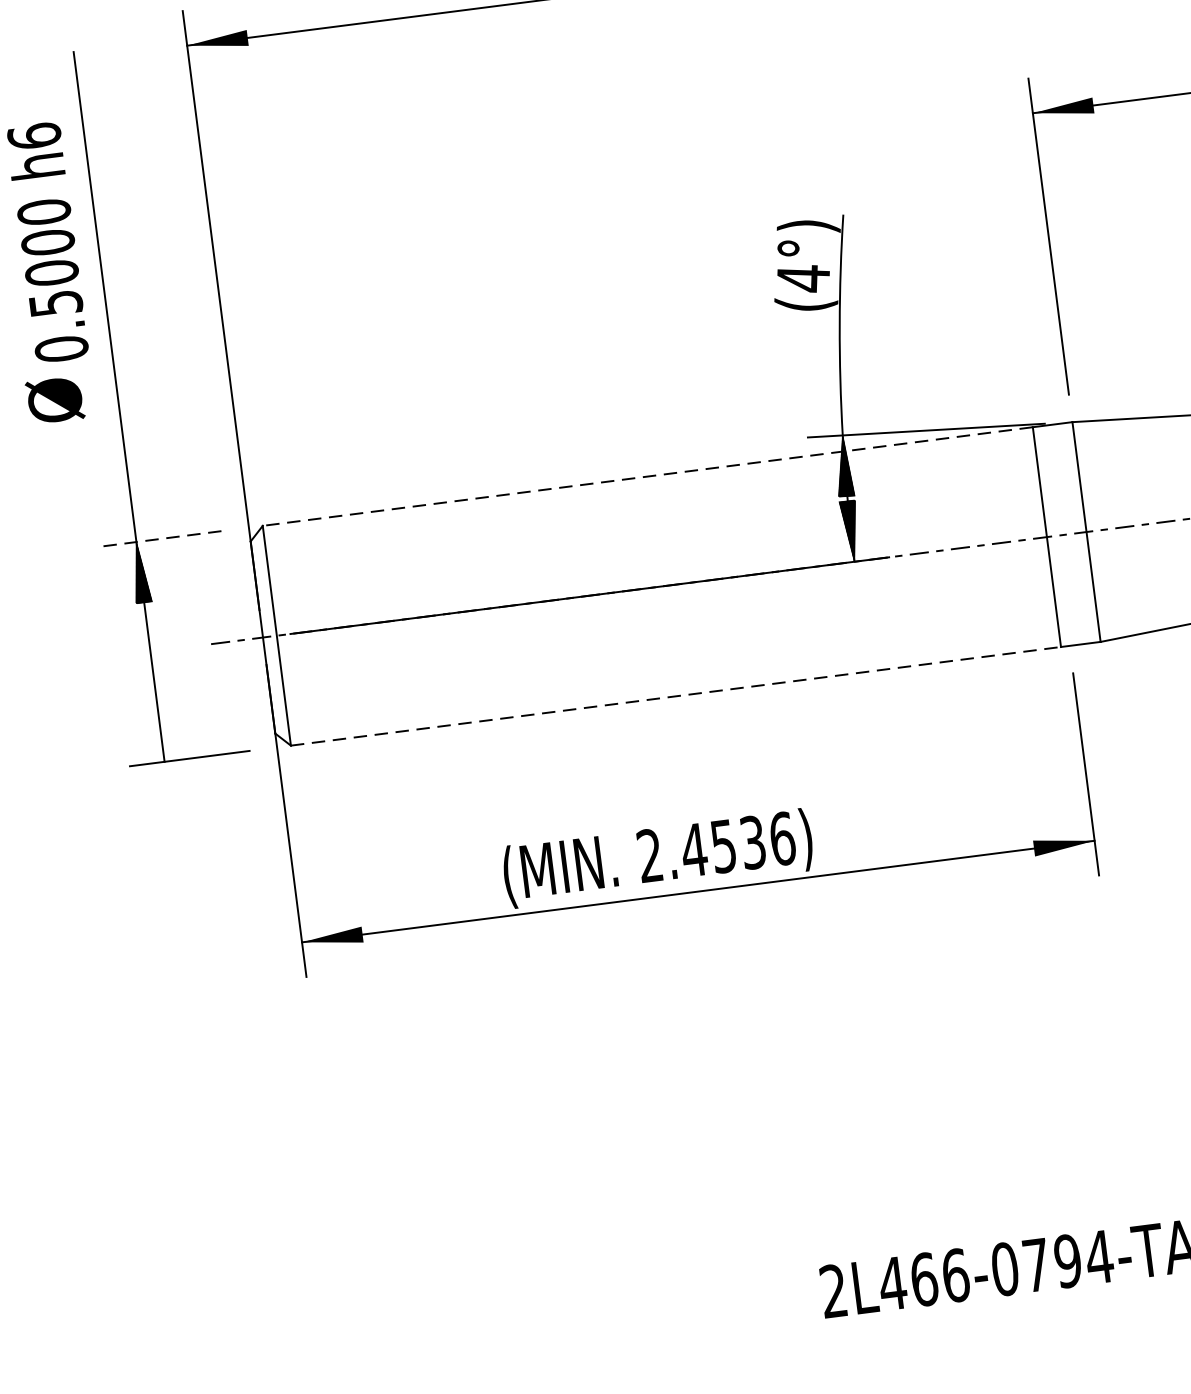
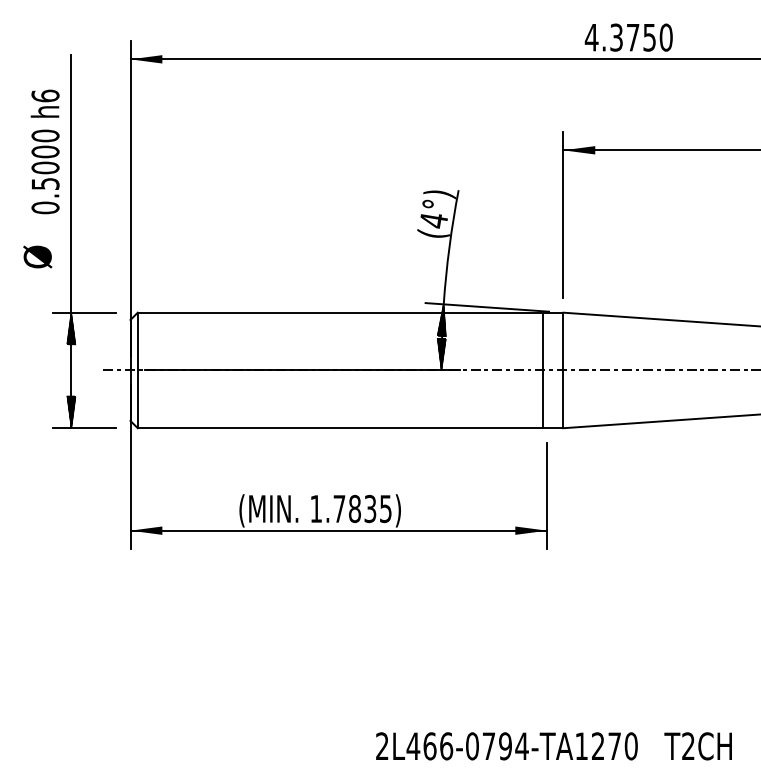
text: (54, 399) -> (37, 256), moved
line: (646, 476) -> (339, 312), dashed -> solid
line: (161, 538) -> (84, 312), dashed -> solid
line: (676, 696) -> (340, 428), dashed -> solid
hatch: (160, 731) -> (71, 412), added
text: (717, 846) -> (351, 508), 2.4536) -> 1.7835)

